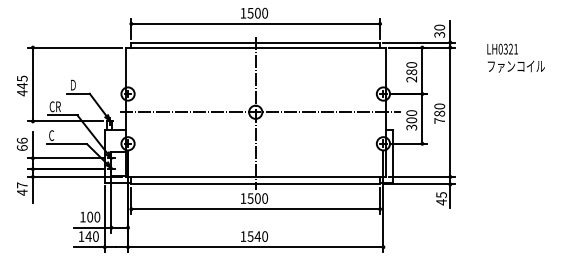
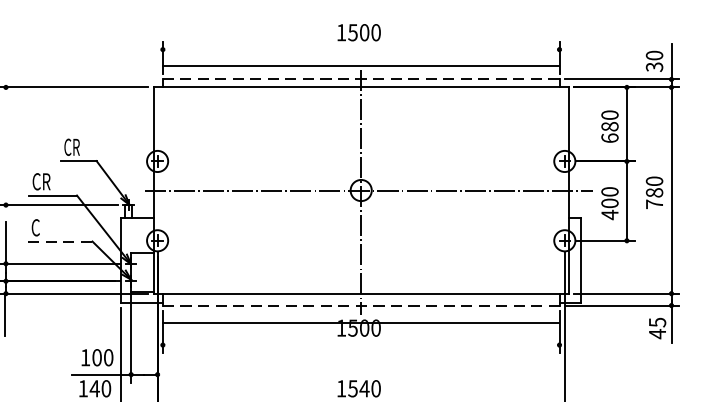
line: (255, 23) -> (360, 64), moved
line: (255, 42) -> (360, 79), solid -> dashed
text: (411, 79) -> (609, 138), 280 -> 680
line: (32, 84) -> (5, 146), removed
text: (74, 84) -> (72, 146), Ｄ -> CR
text: (411, 127) -> (609, 214), 300 -> 400
line: (67, 144) -> (61, 241), solid -> dashed
line: (256, 184) -> (362, 305), solid -> dashed
line: (255, 209) -> (360, 323), moved

